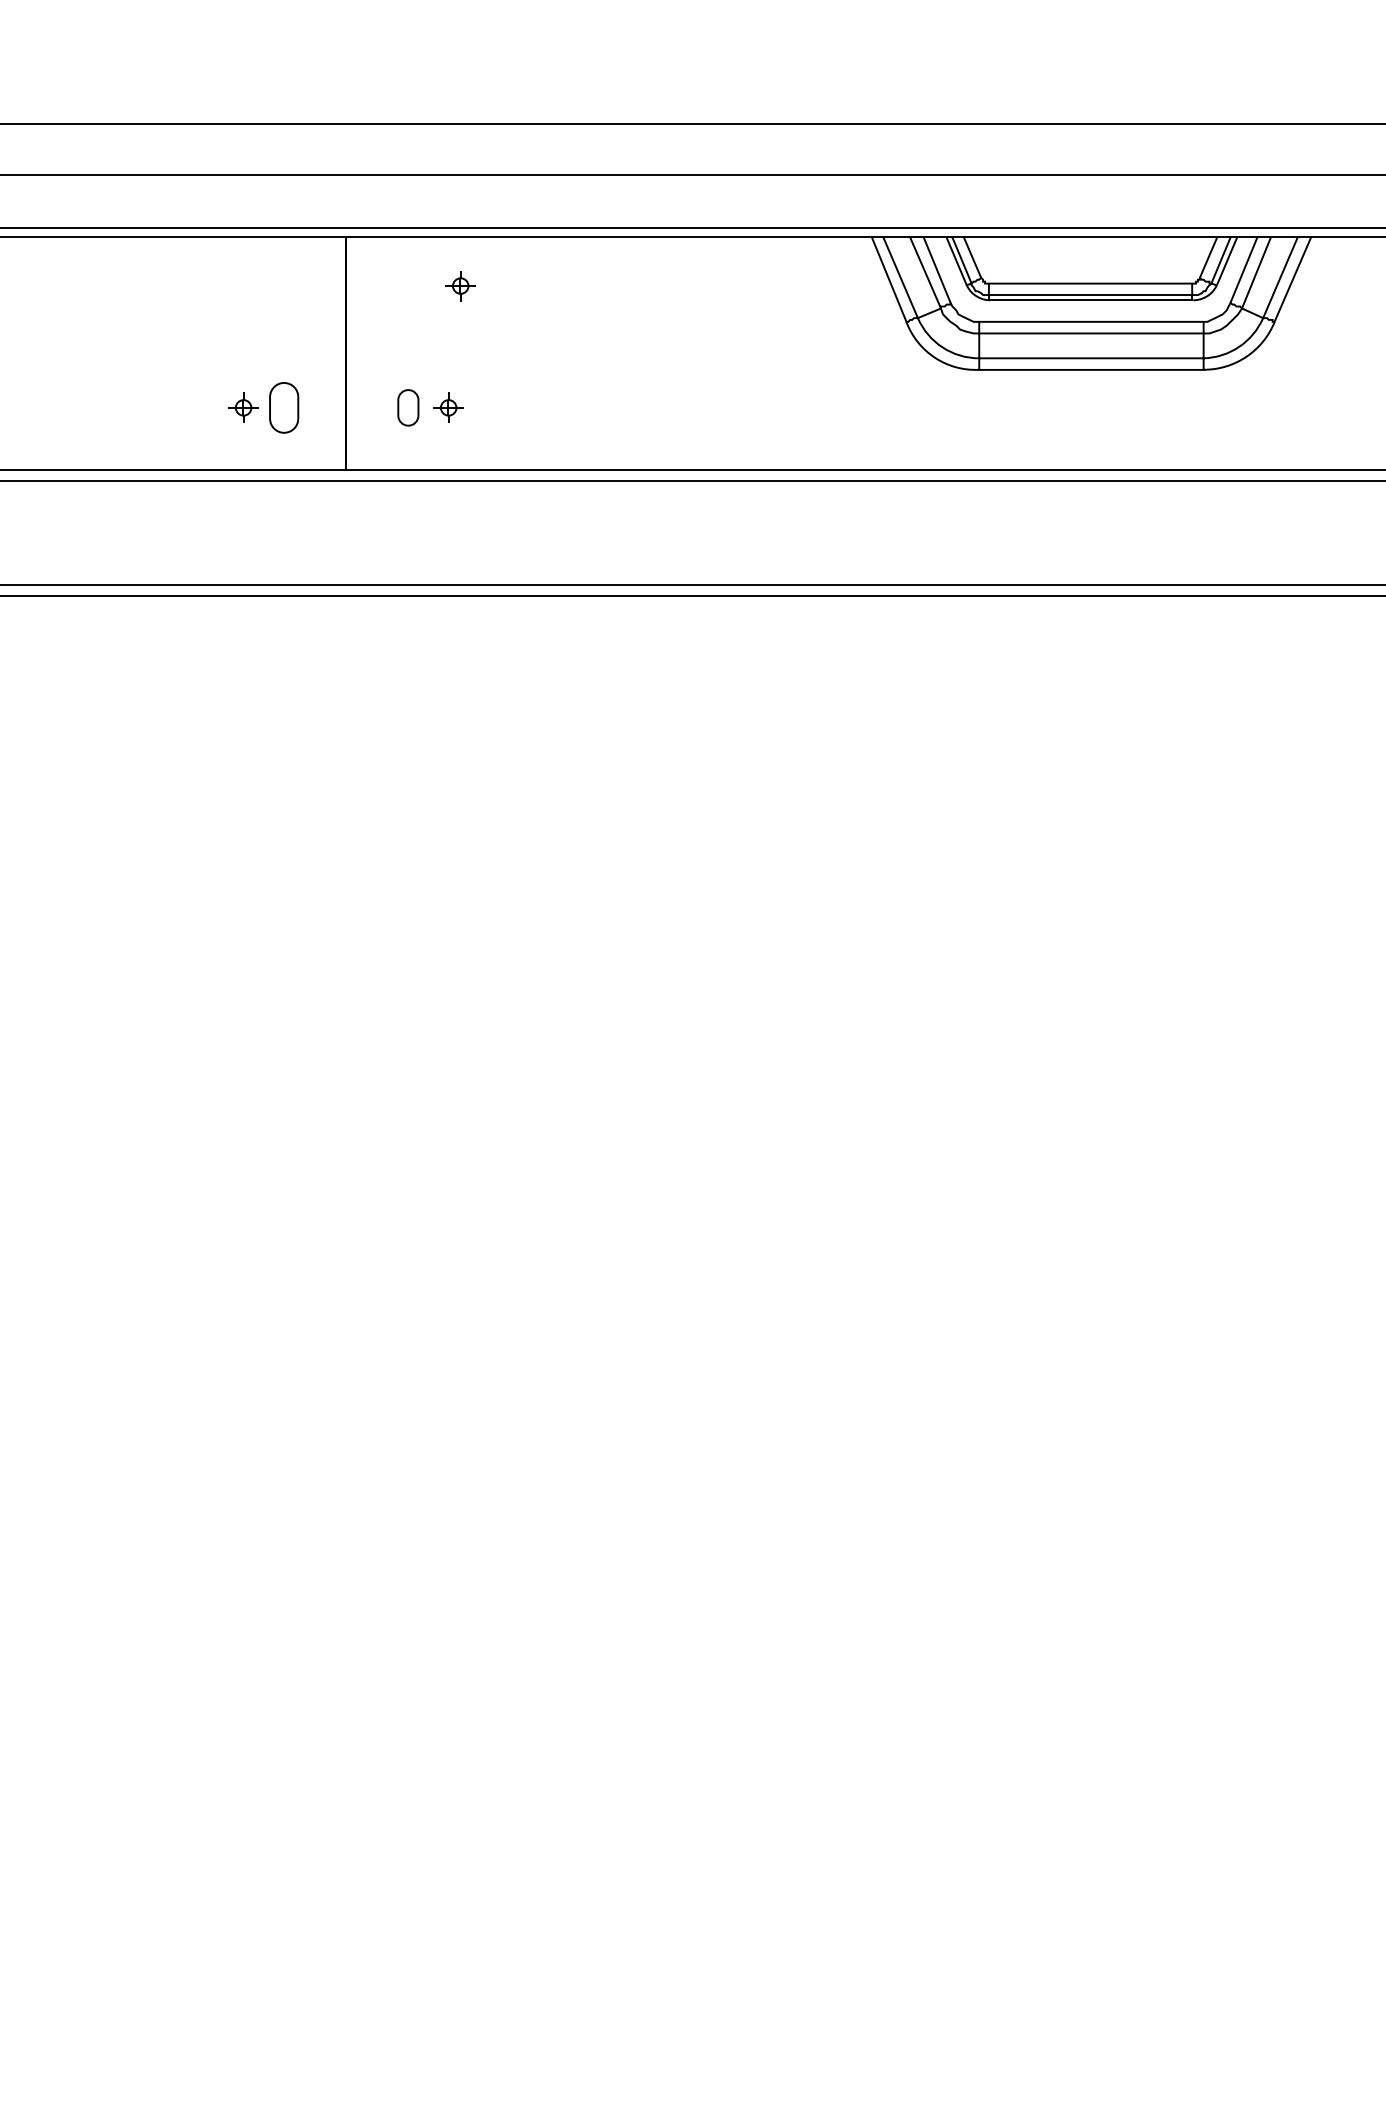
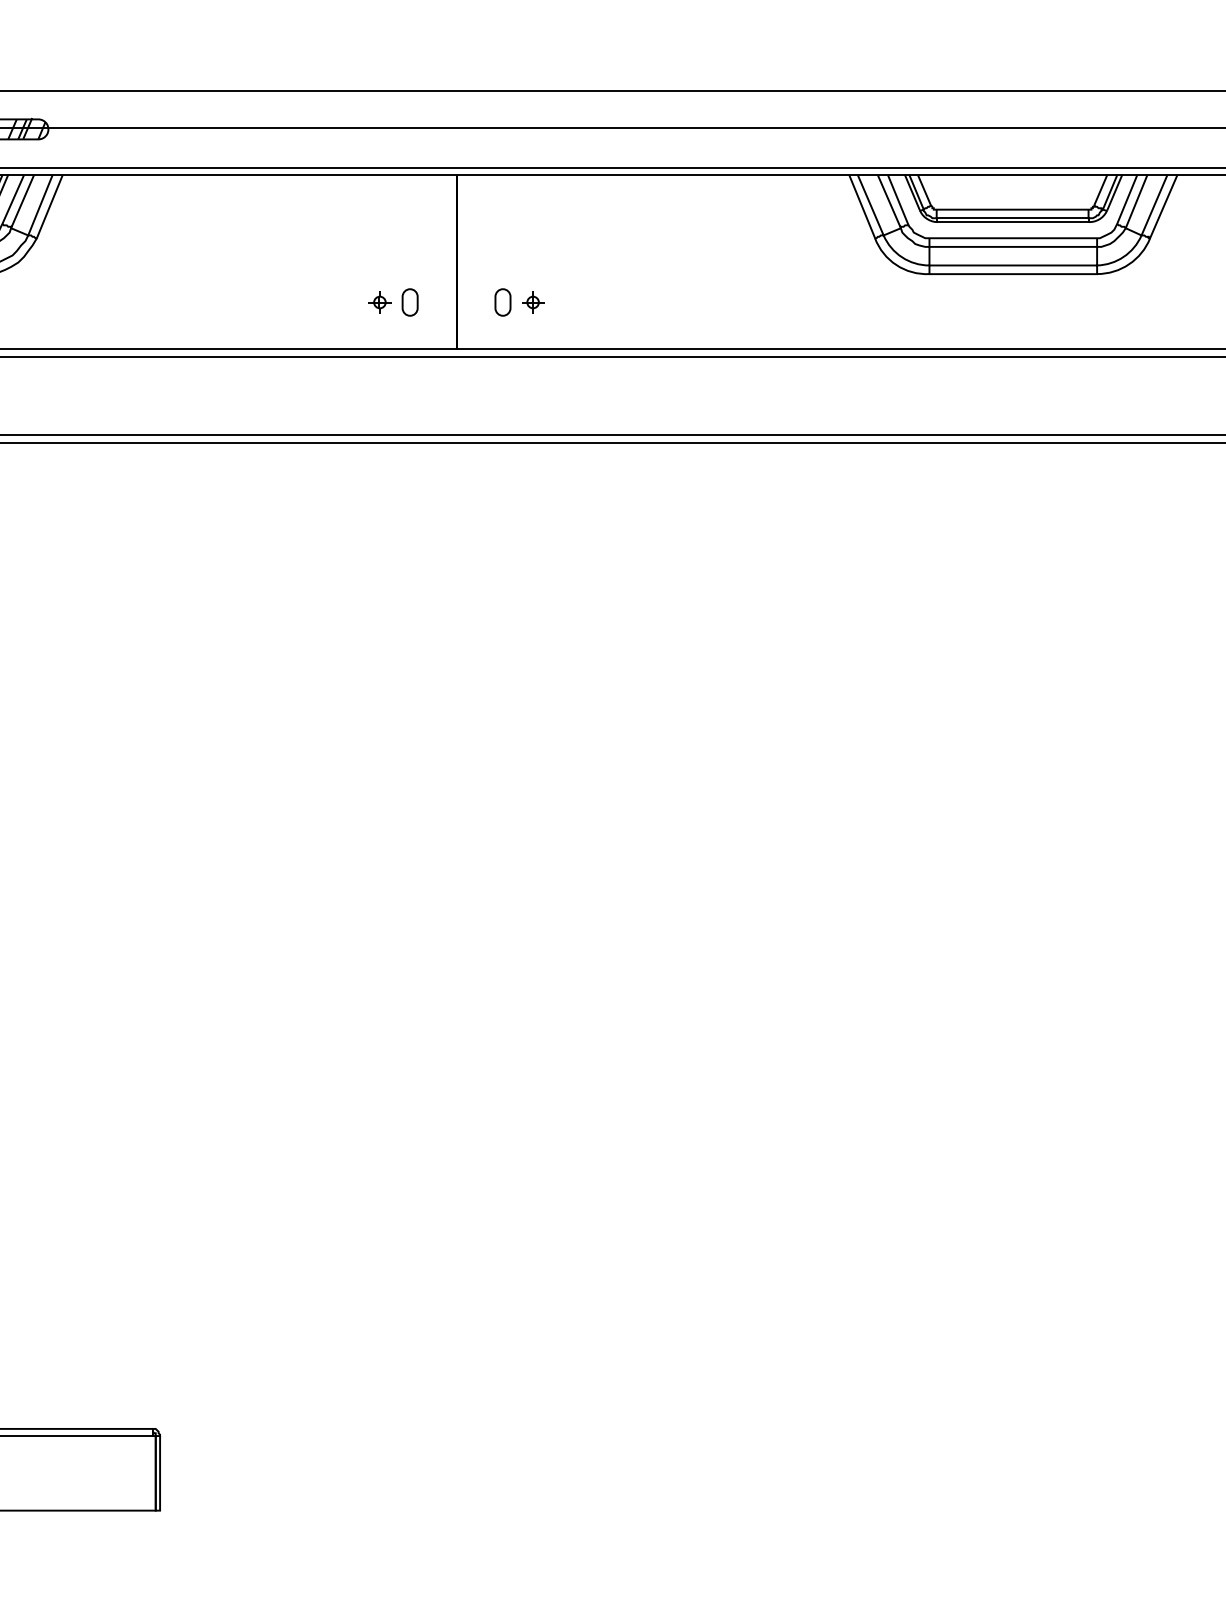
part: (461, 286) -> (542, 211), removed
part: (283, 407) -> (409, 302), size x0.71

